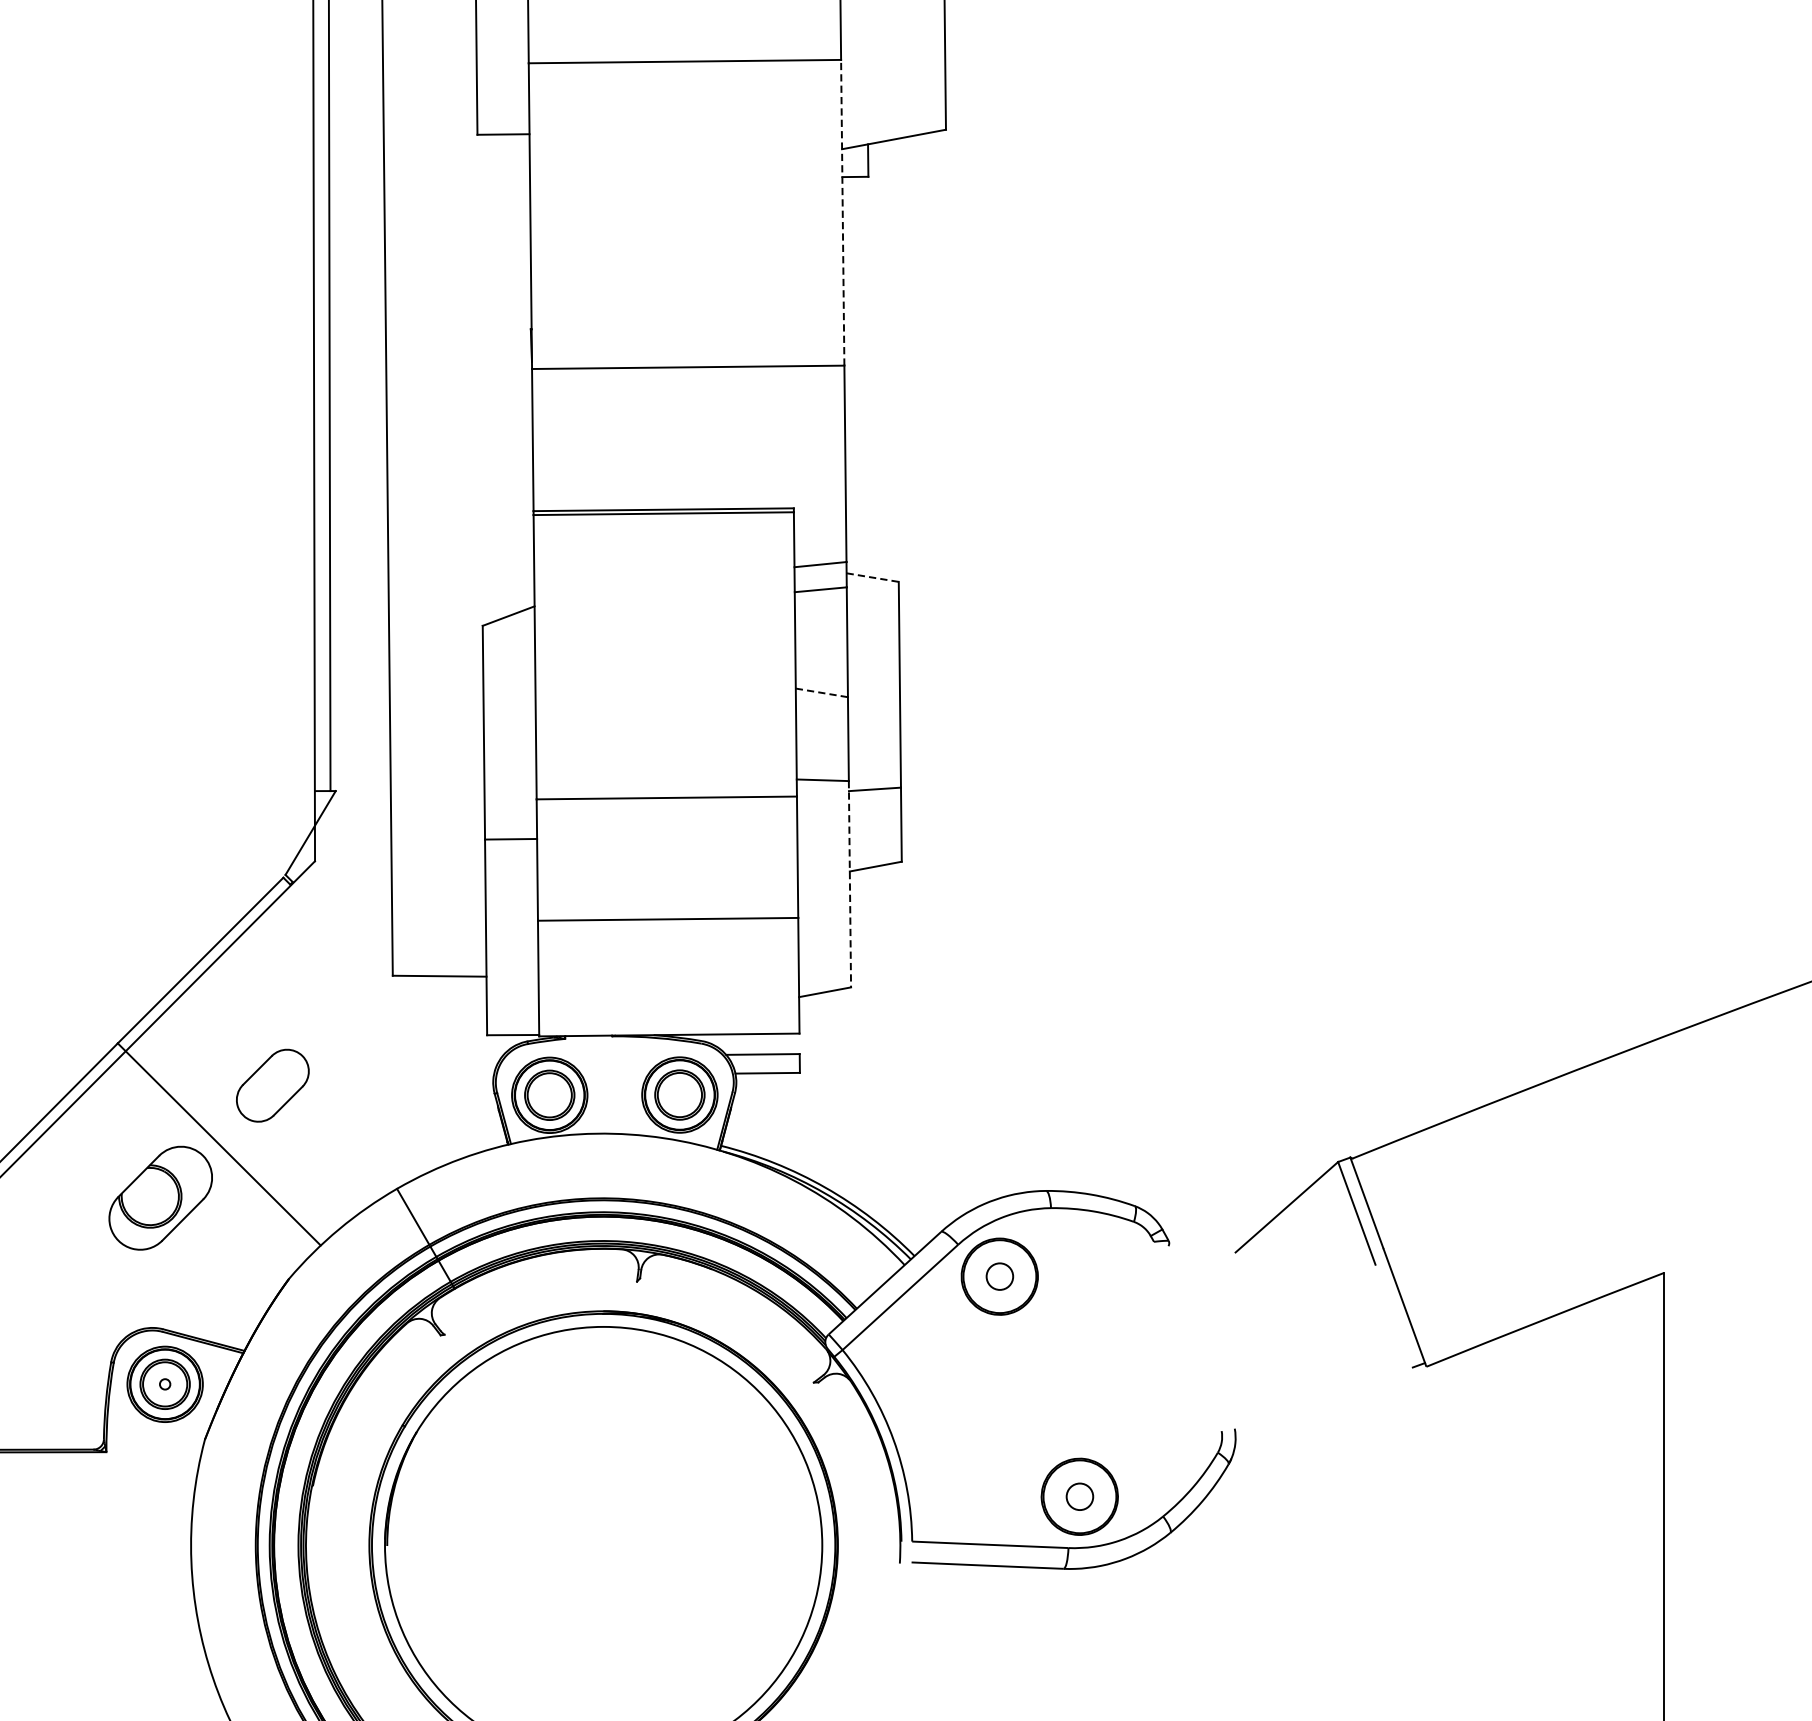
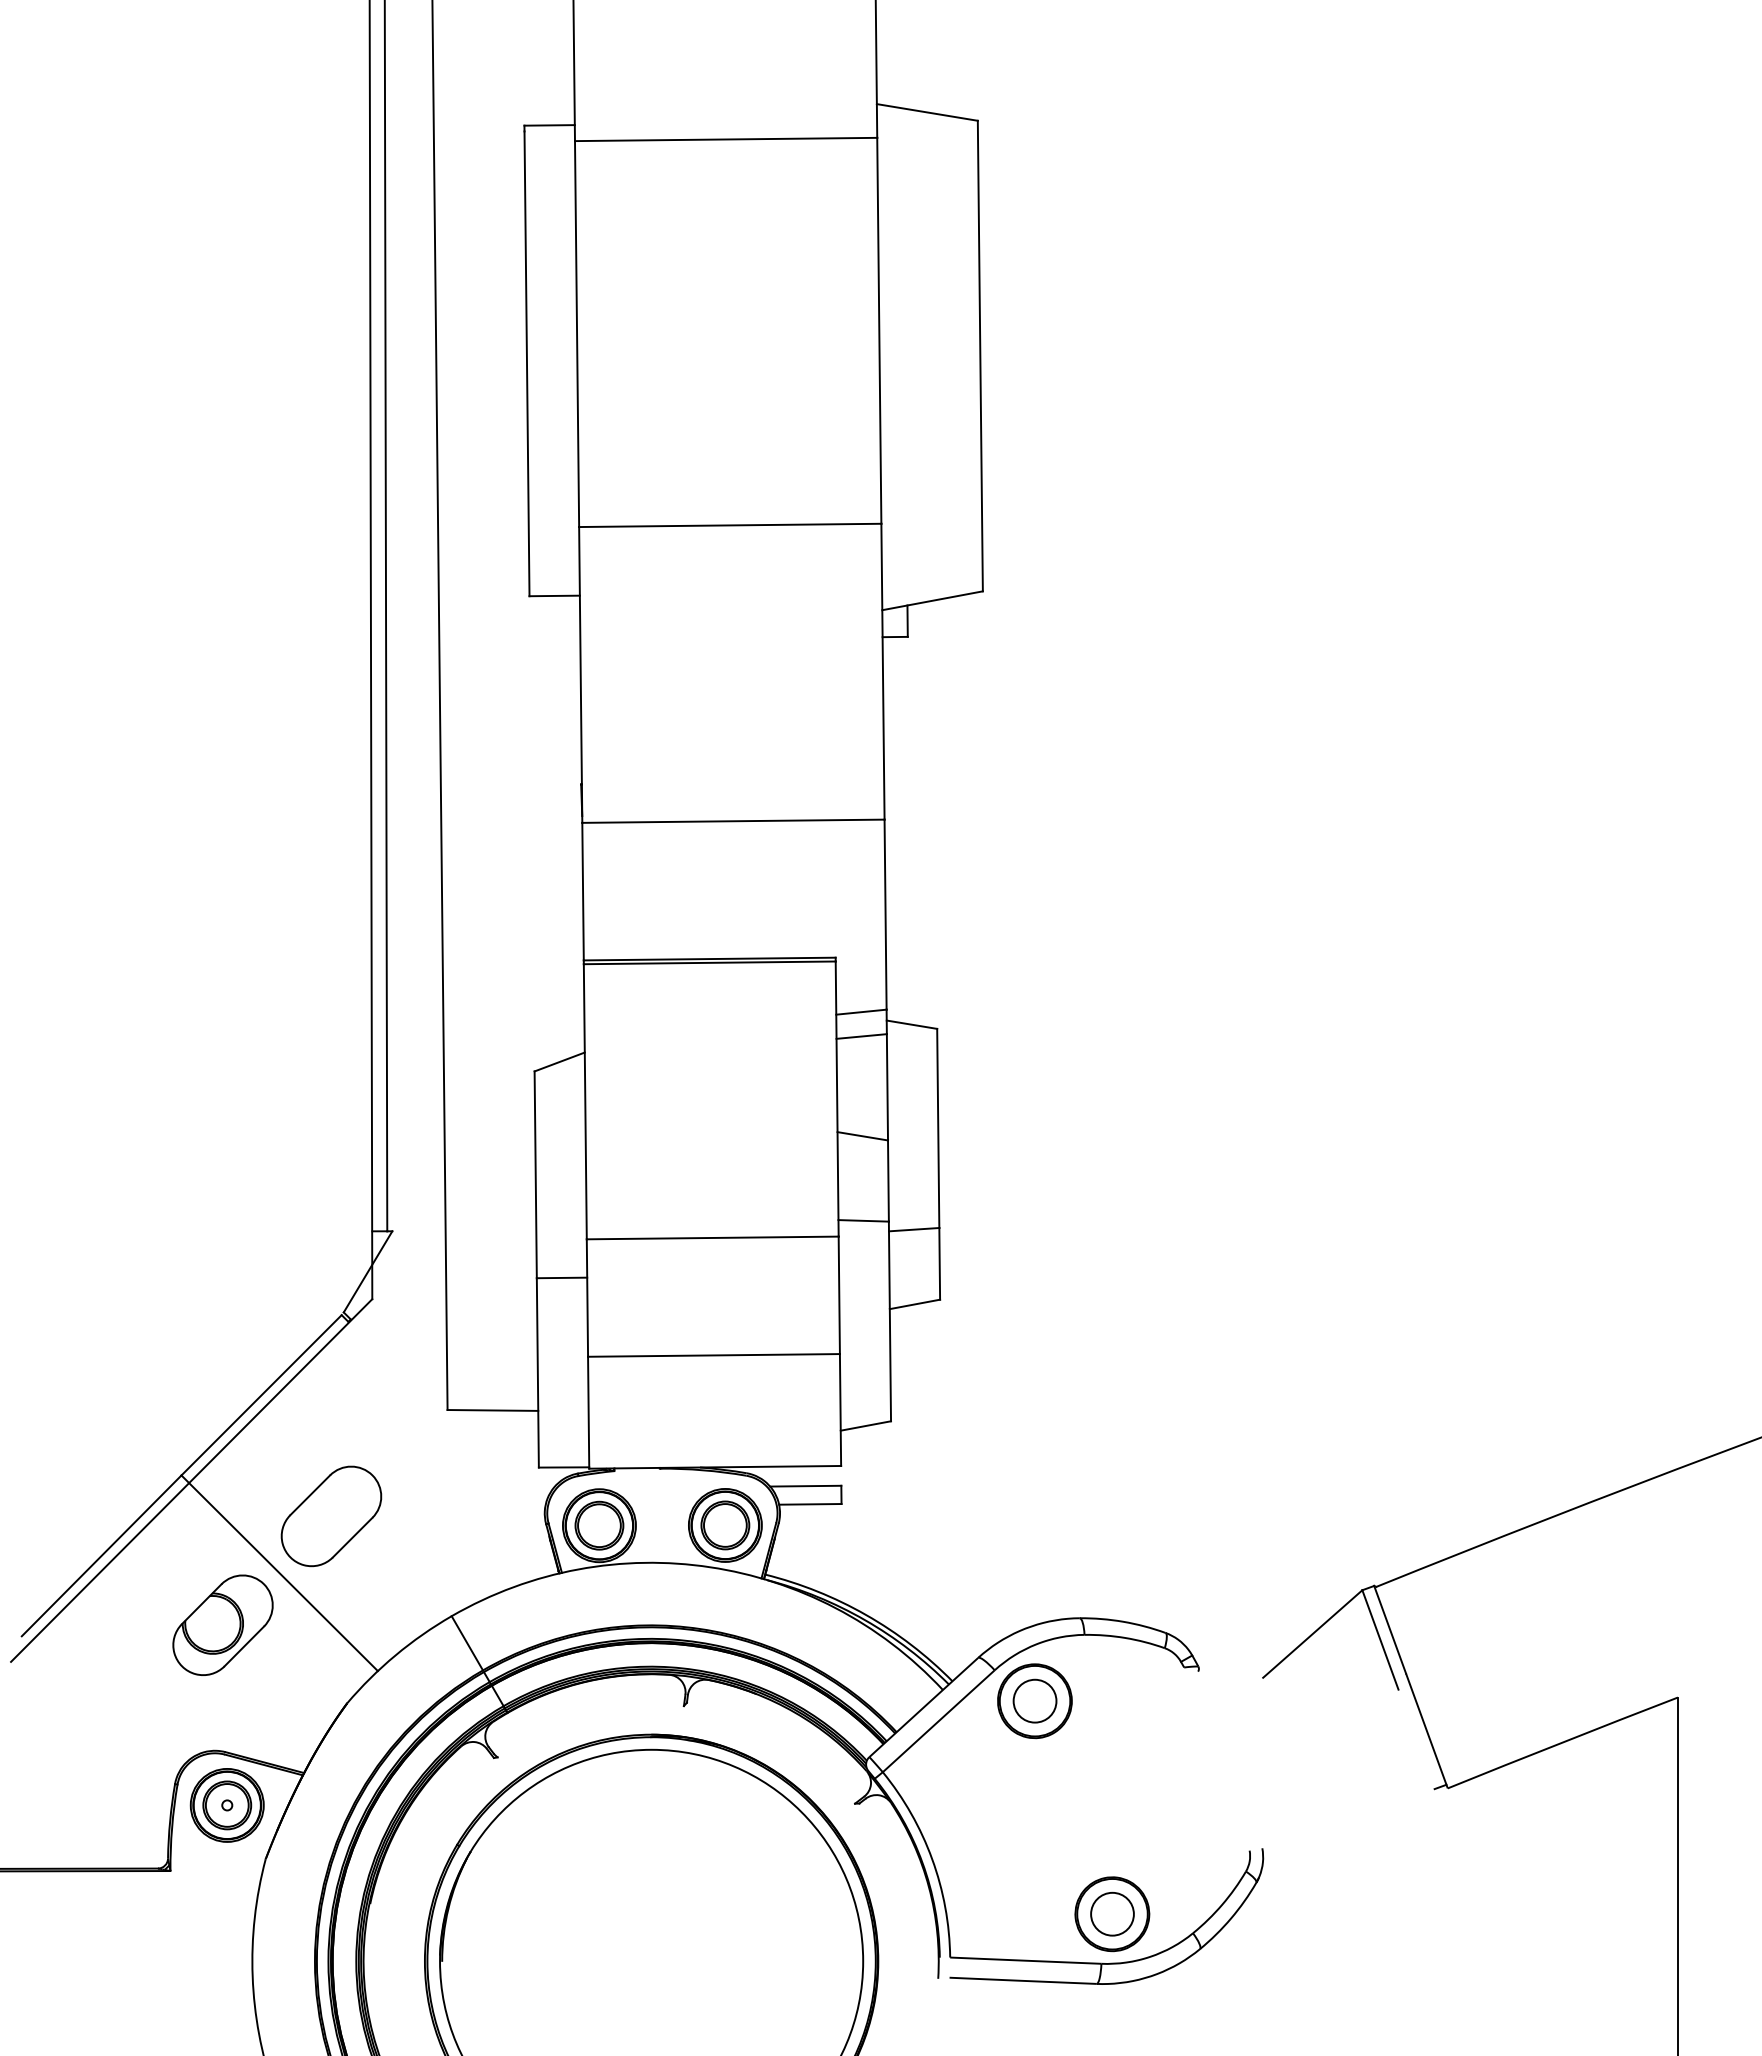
line: (842, 212) -> (882, 671), dashed -> solid
line: (872, 577) -> (911, 1024), dashed -> solid
line: (821, 693) -> (862, 1136), dashed -> solid
line: (849, 884) -> (889, 1321), dashed -> solid
part: (272, 1085) -> (331, 1516), size x1.43
circle: (999, 1275) -> (1034, 1700), size x1.67
circle: (1079, 1496) -> (1112, 1913), size x1.67

